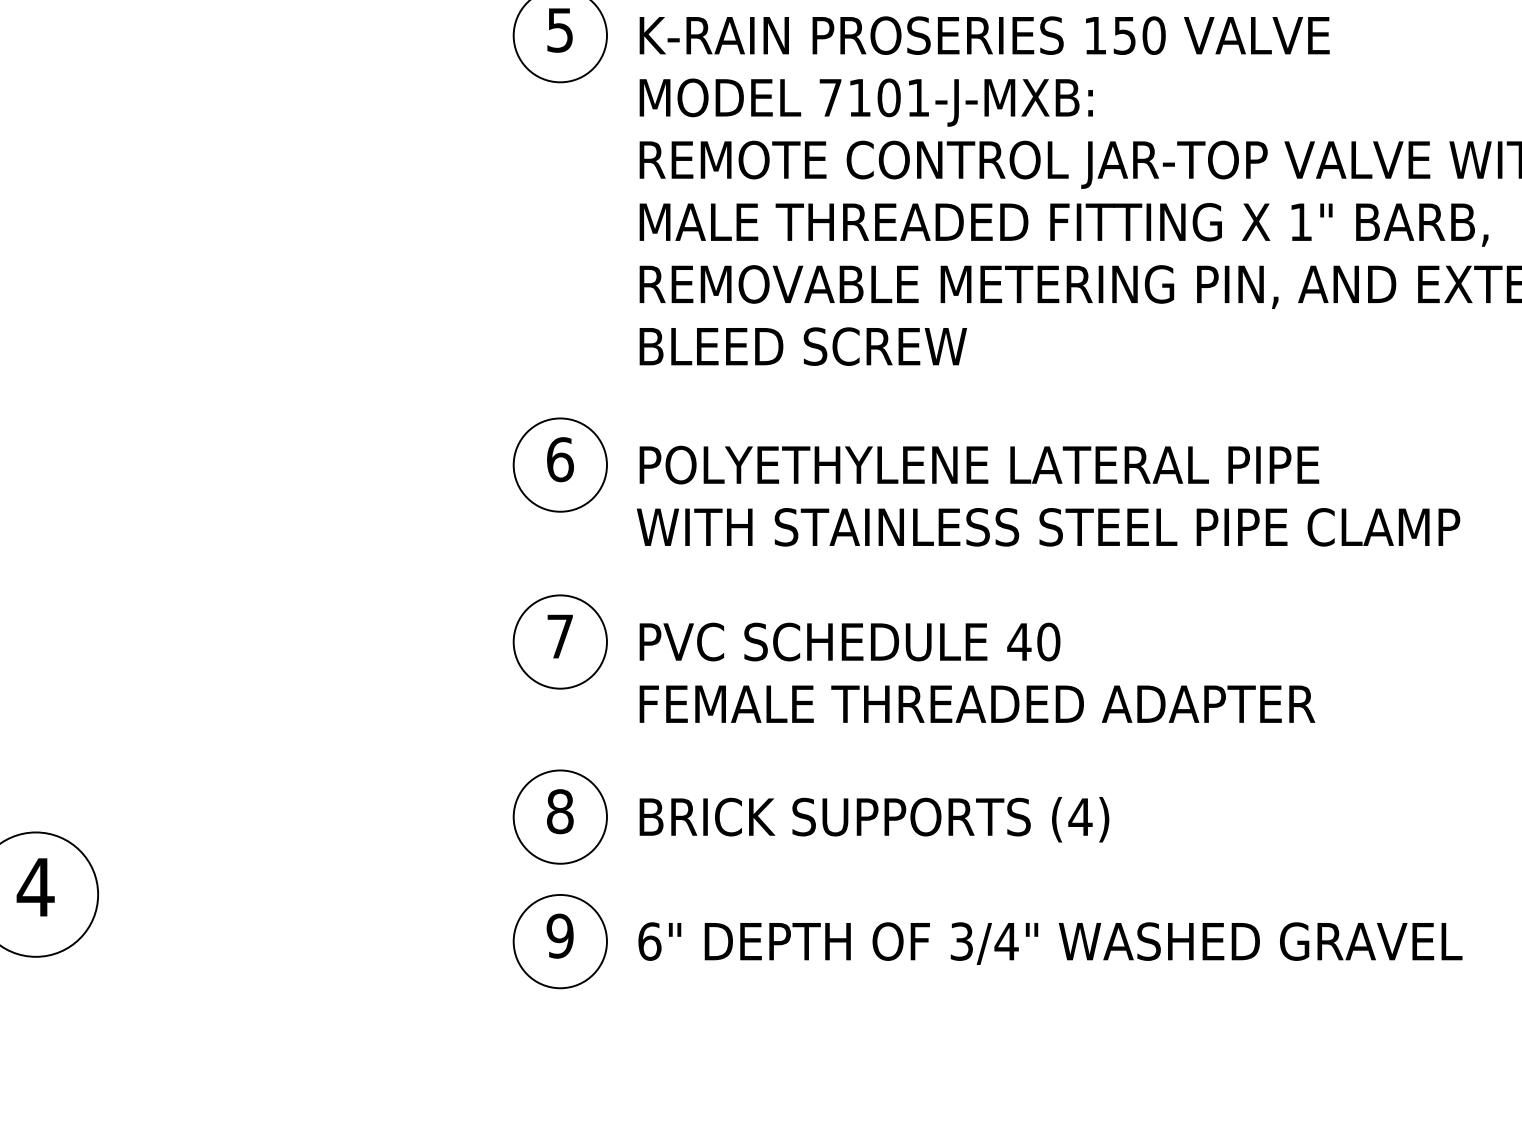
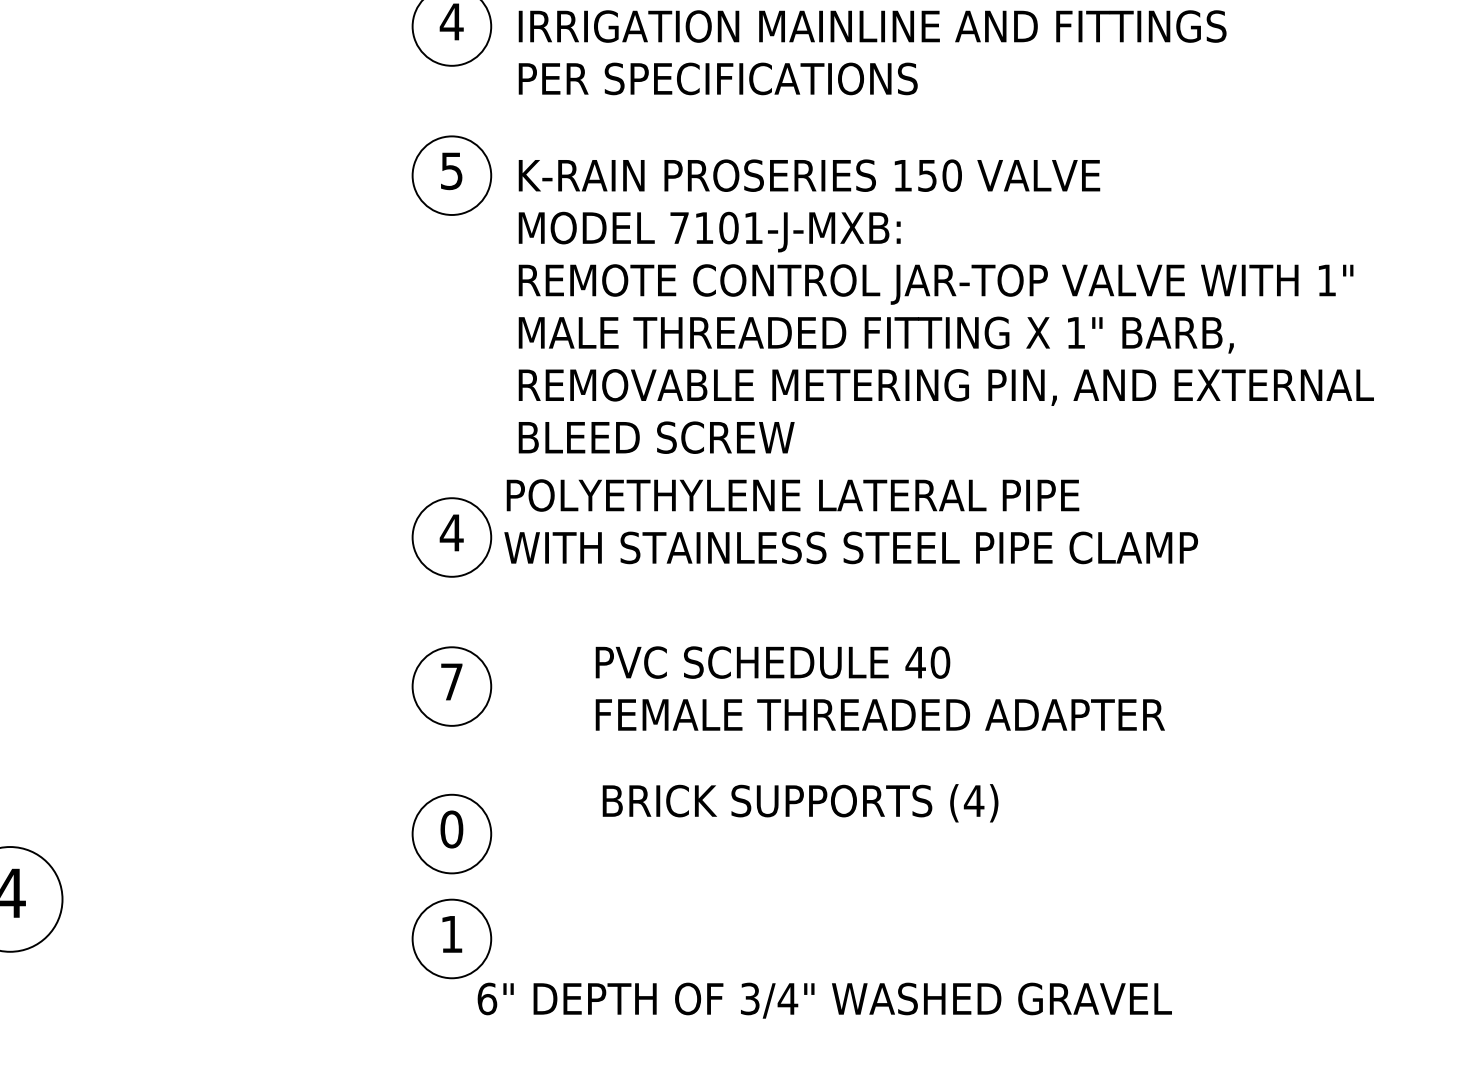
text: (559, 459) -> (451, 532), 6 -> 4
text: (1047, 495) -> (850, 521), moved
text: (976, 672) -> (879, 688), moved
text: (559, 811) -> (451, 829), 8 -> 0
text: (874, 819) -> (800, 803), moved
text: (559, 936) -> (451, 934), 9 -> 1
text: (1050, 943) -> (824, 1000), moved

